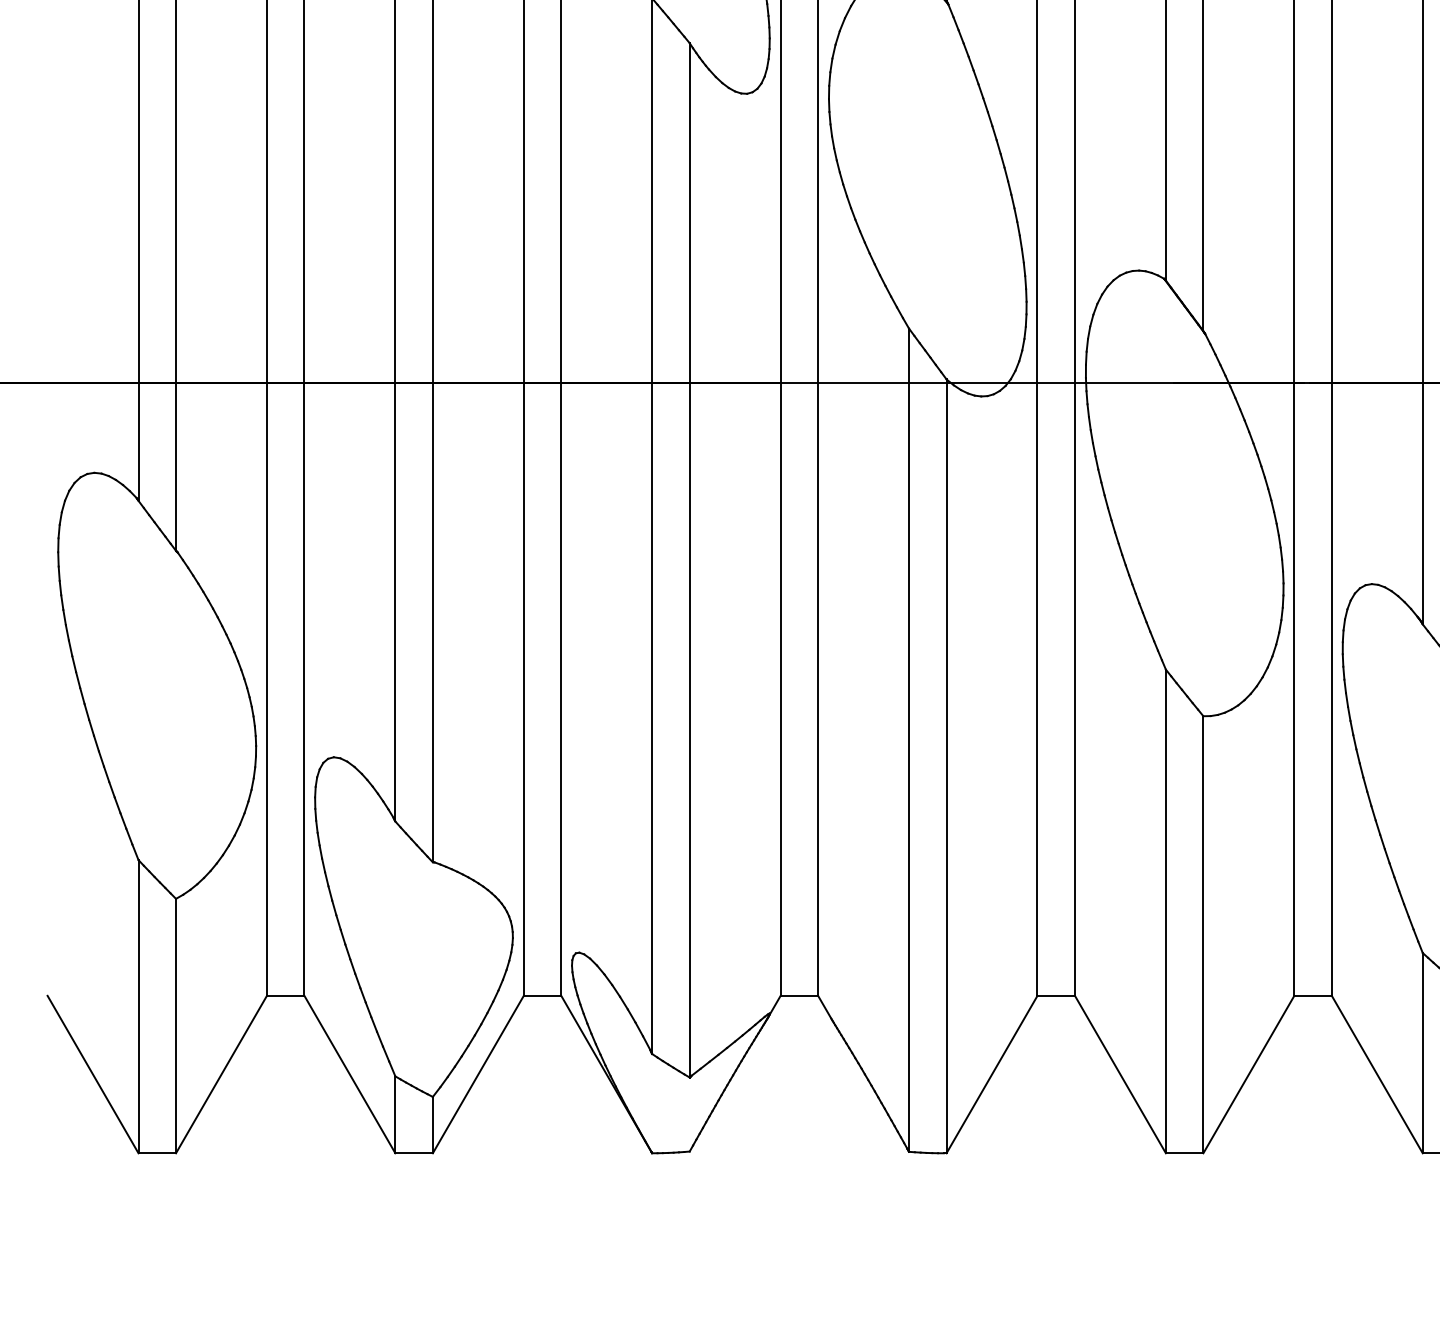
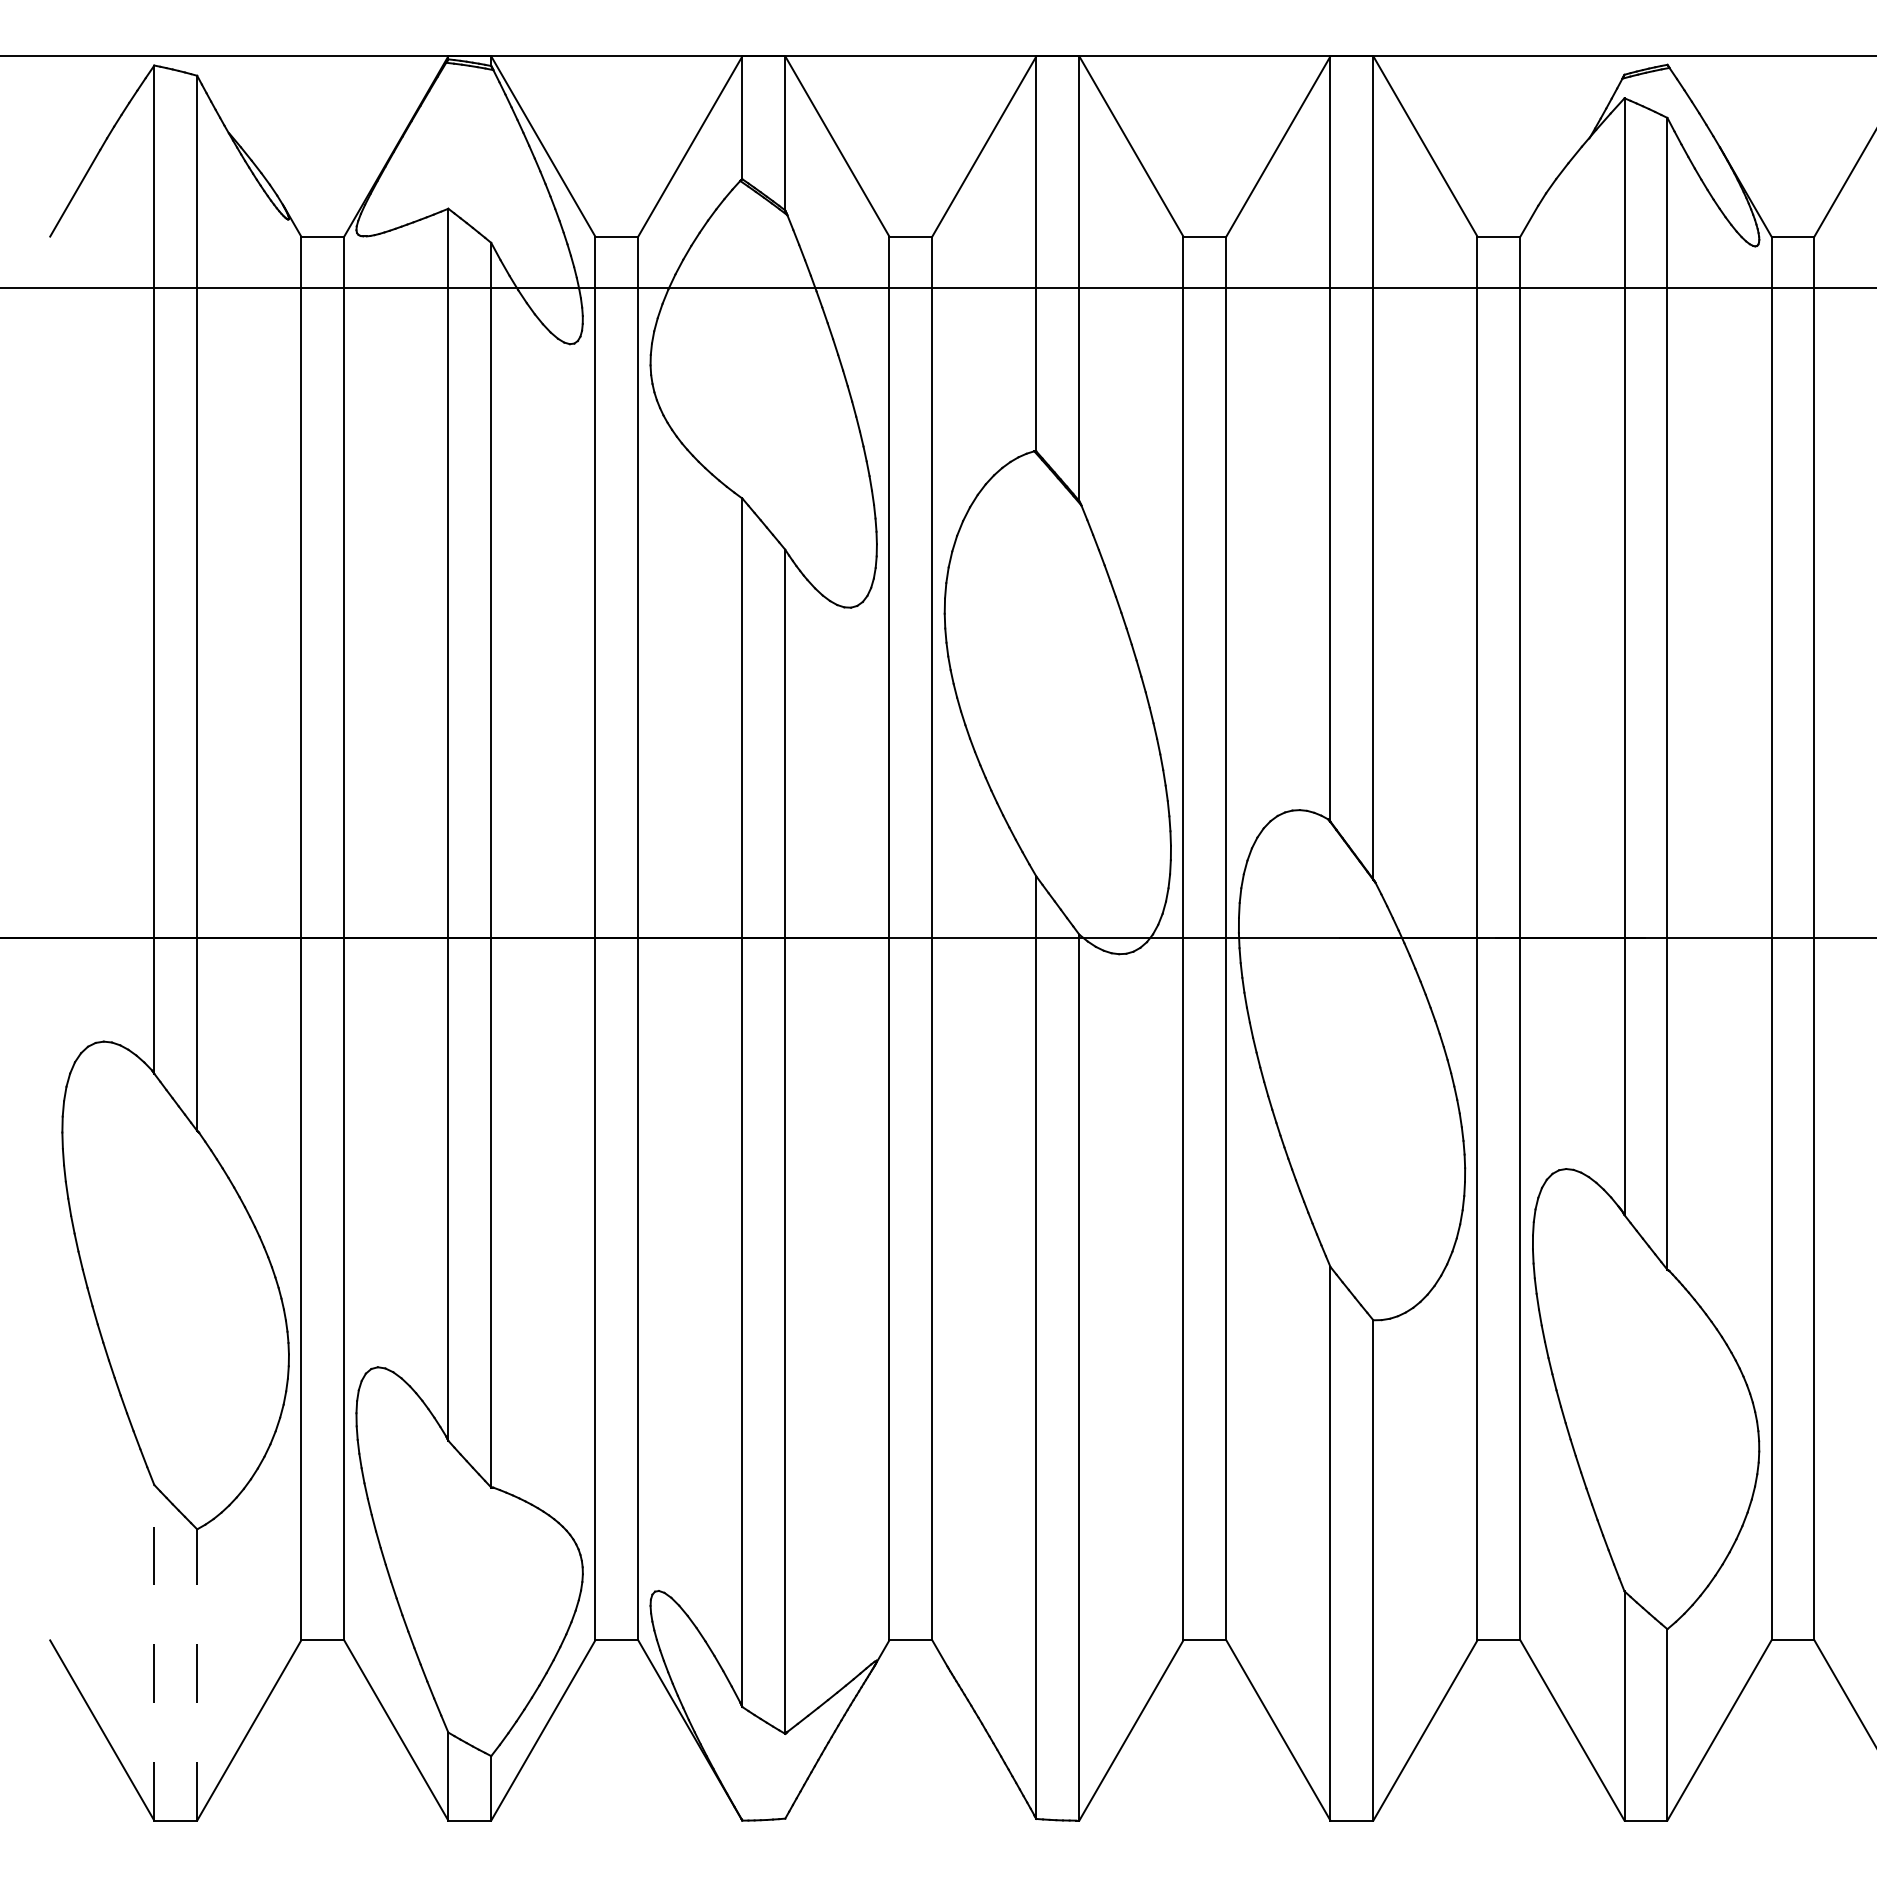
line: (138, 1006) -> (154, 1652), solid -> dashed
line: (176, 1025) -> (197, 1674), solid -> dashed

